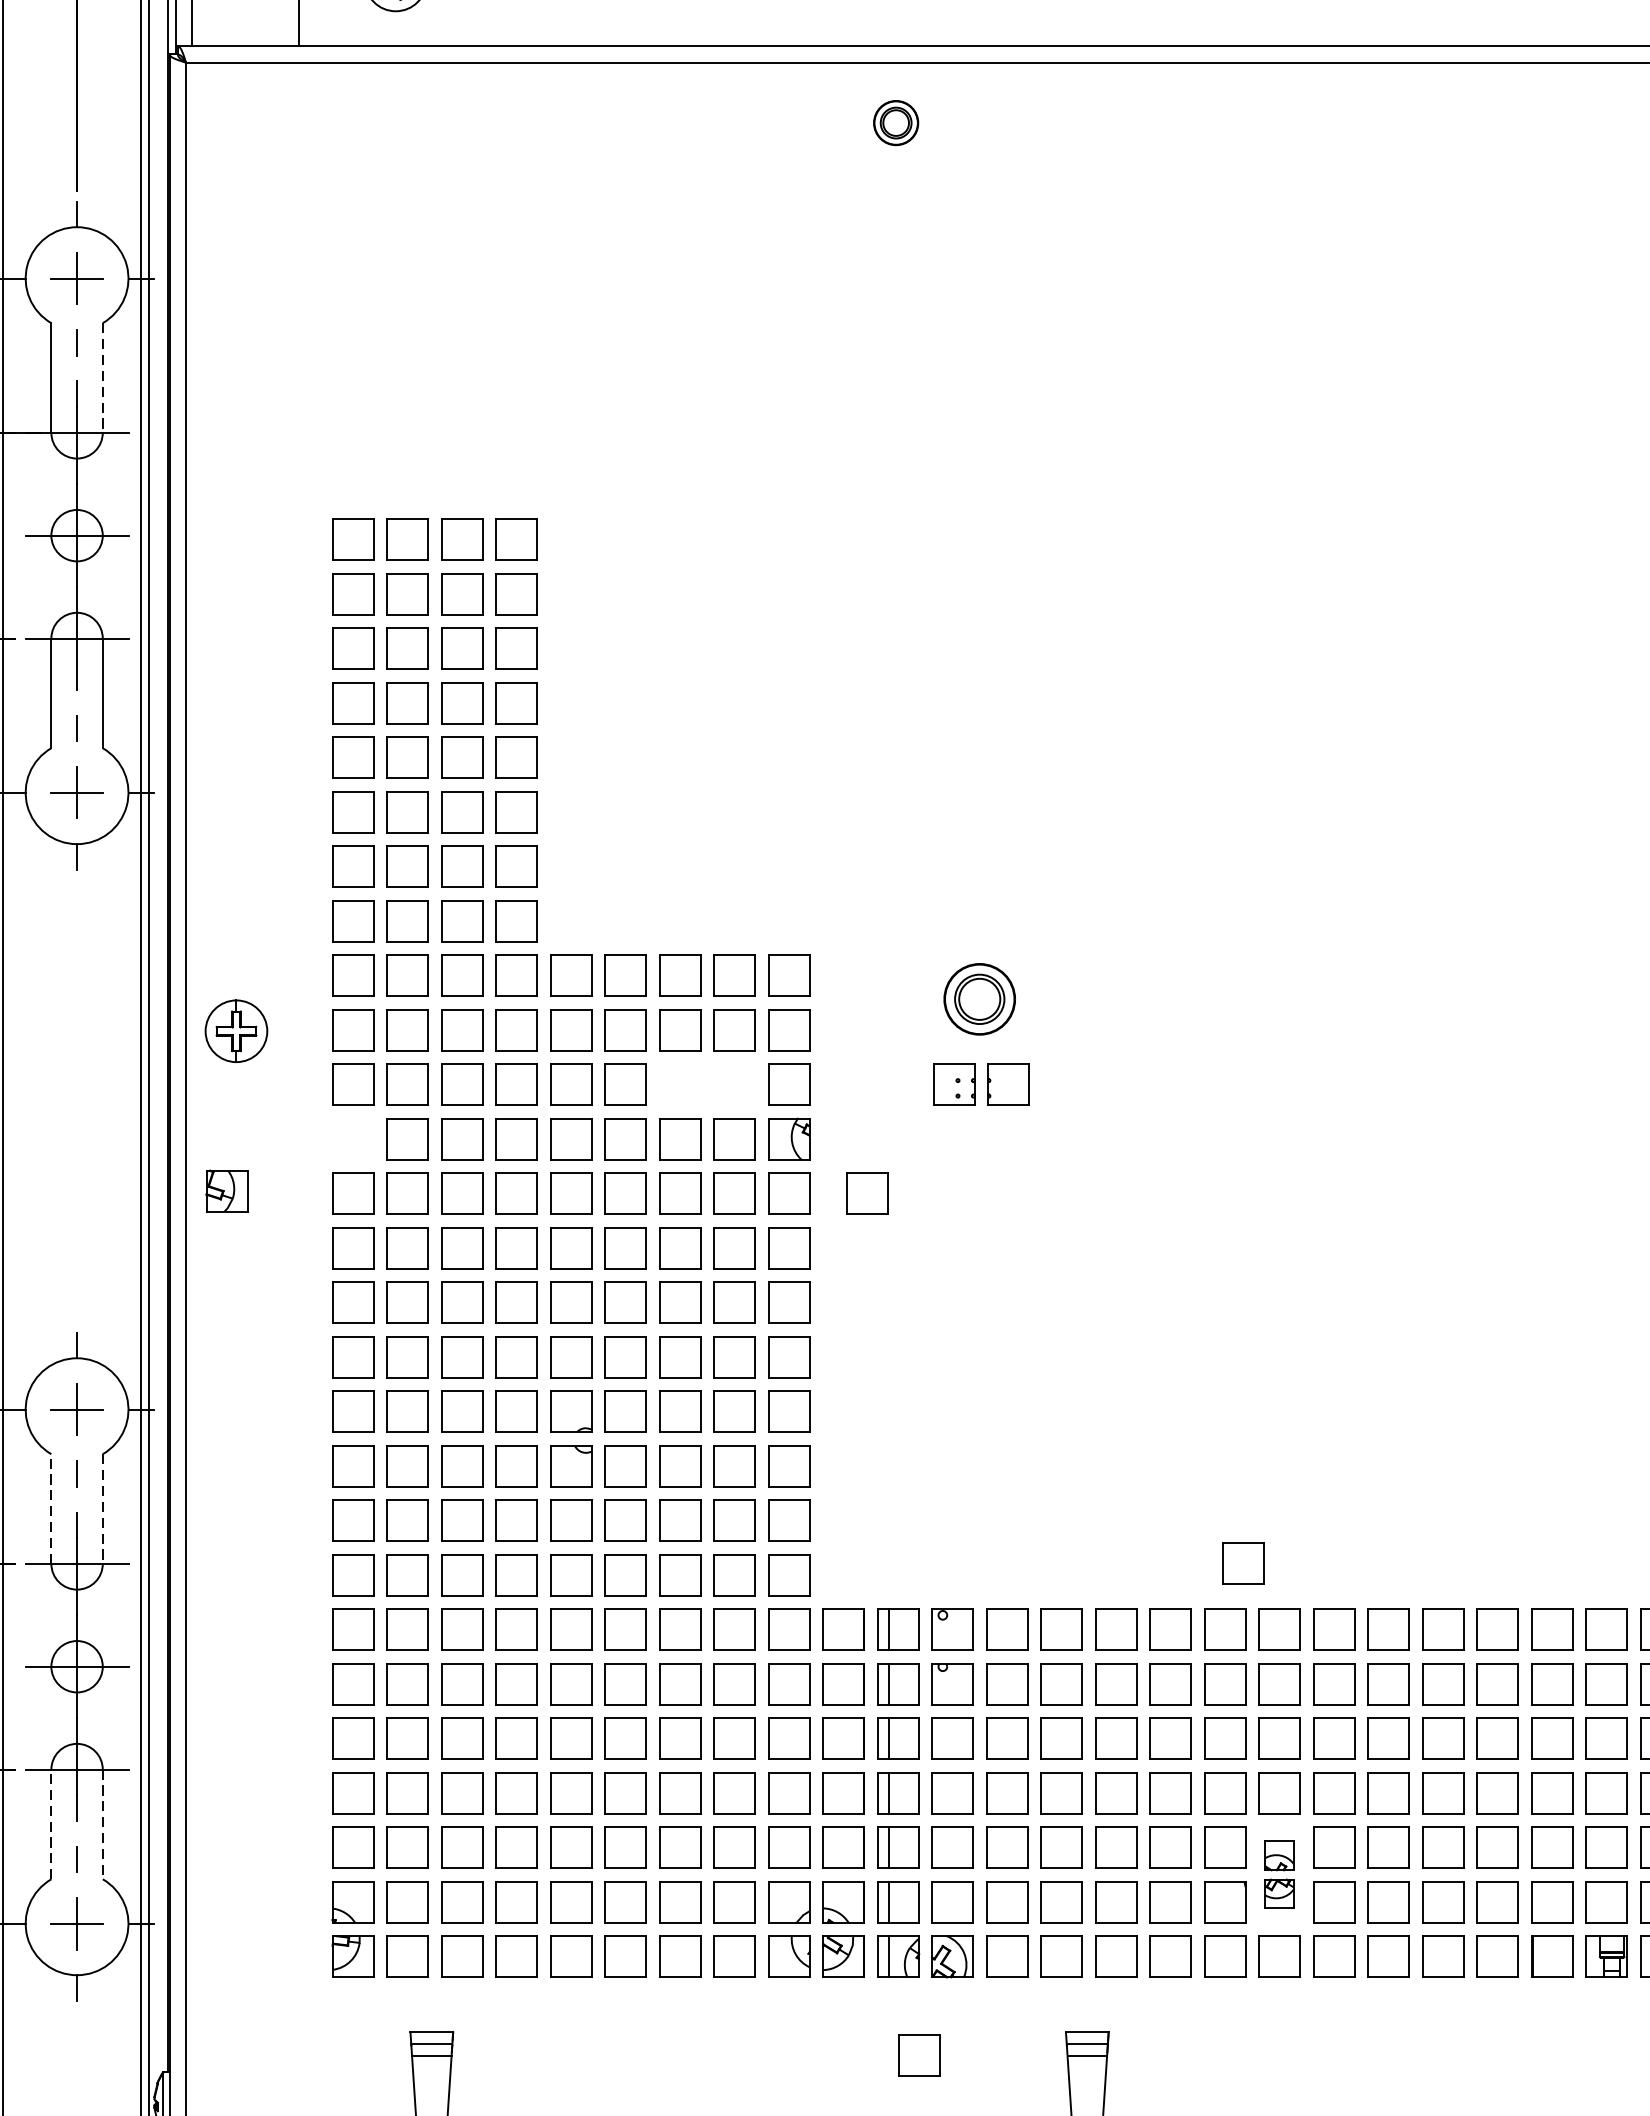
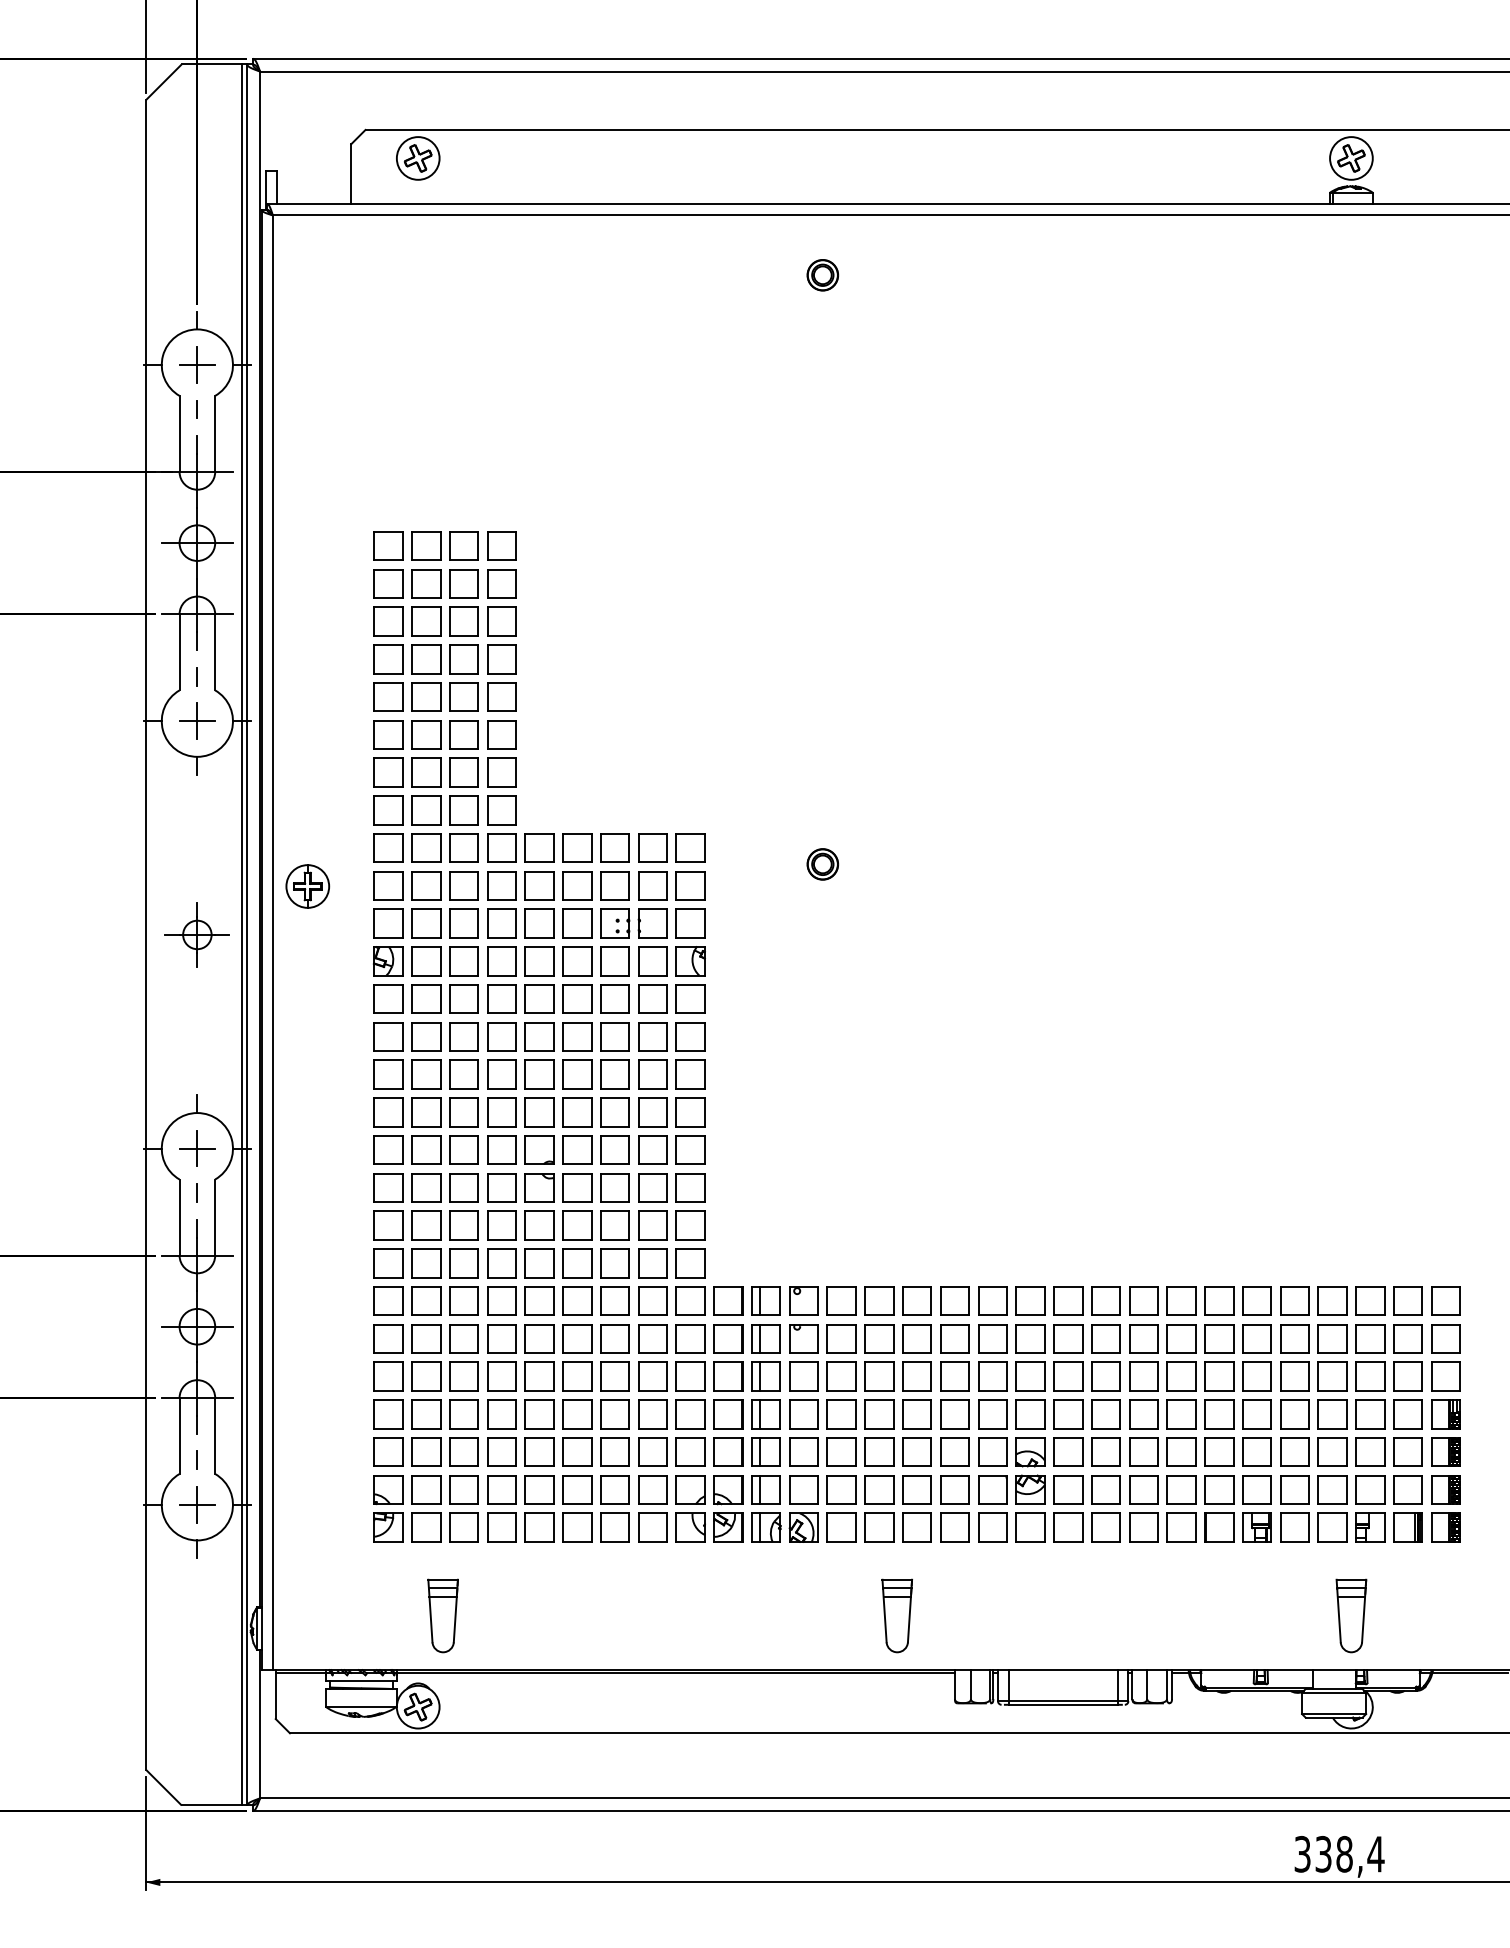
part: (895, 123) -> (822, 275), moved
line: (103, 378) -> (215, 434), dashed -> solid
part: (979, 999) -> (822, 864), size x0.62
part: (980, 1084) -> (633, 923), moved
part: (75, 1100) -> (196, 934), added
part: (227, 1191) -> (388, 961), moved
part: (866, 1192) -> (744, 998), removed
line: (51, 1509) -> (179, 1217), dashed -> solid
line: (103, 1510) -> (215, 1218), dashed -> solid
part: (1243, 1562) -> (1005, 1254), removed
line: (51, 1823) -> (179, 1435), dashed -> solid
line: (103, 1825) -> (215, 1436), dashed -> solid
part: (1279, 1874) -> (1030, 1470), size x1.43
part: (918, 2054) -> (780, 1595), removed

